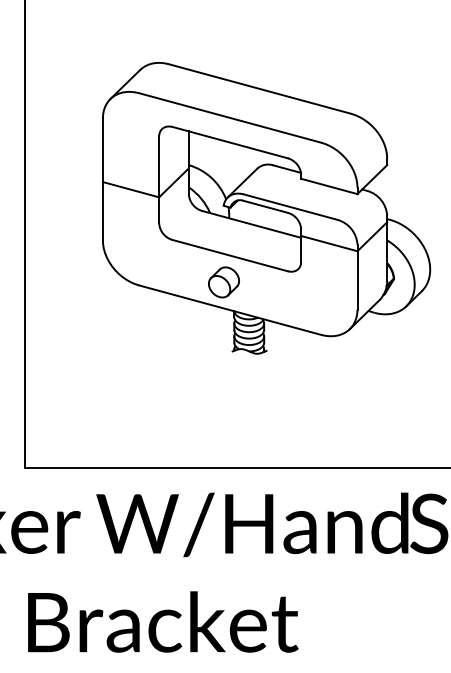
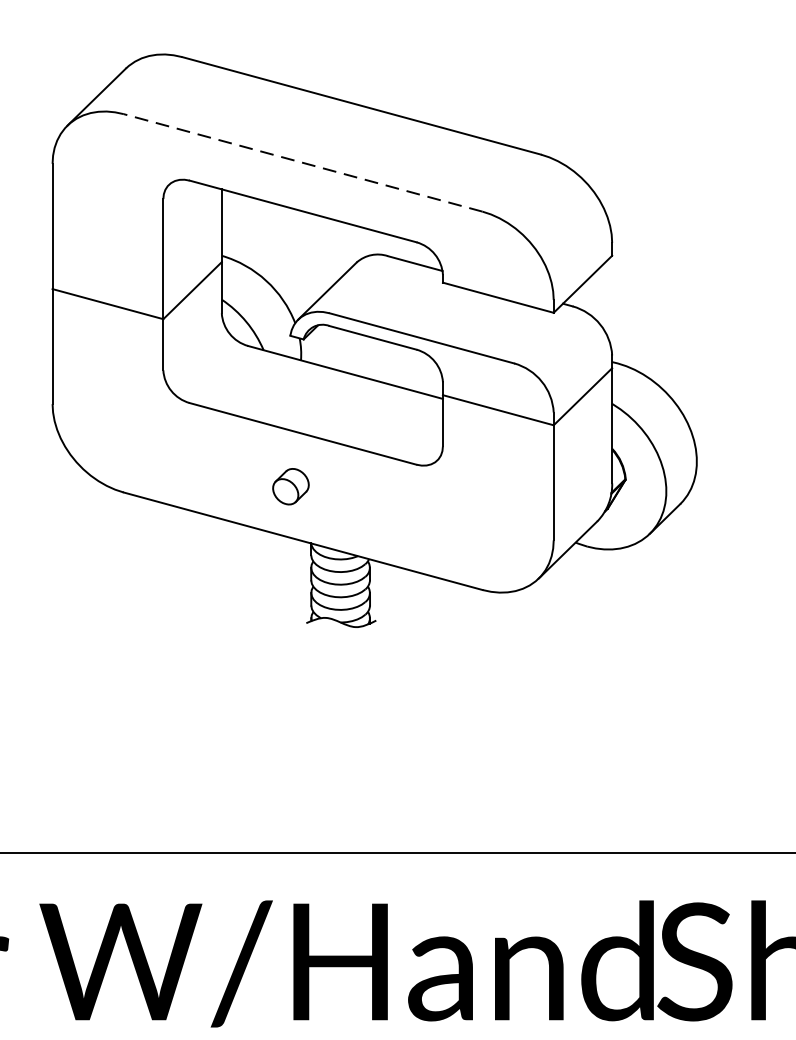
line: (229, 117) -> (301, 162), solid -> dashed
part: (223, 282) -> (289, 486), size x0.6

